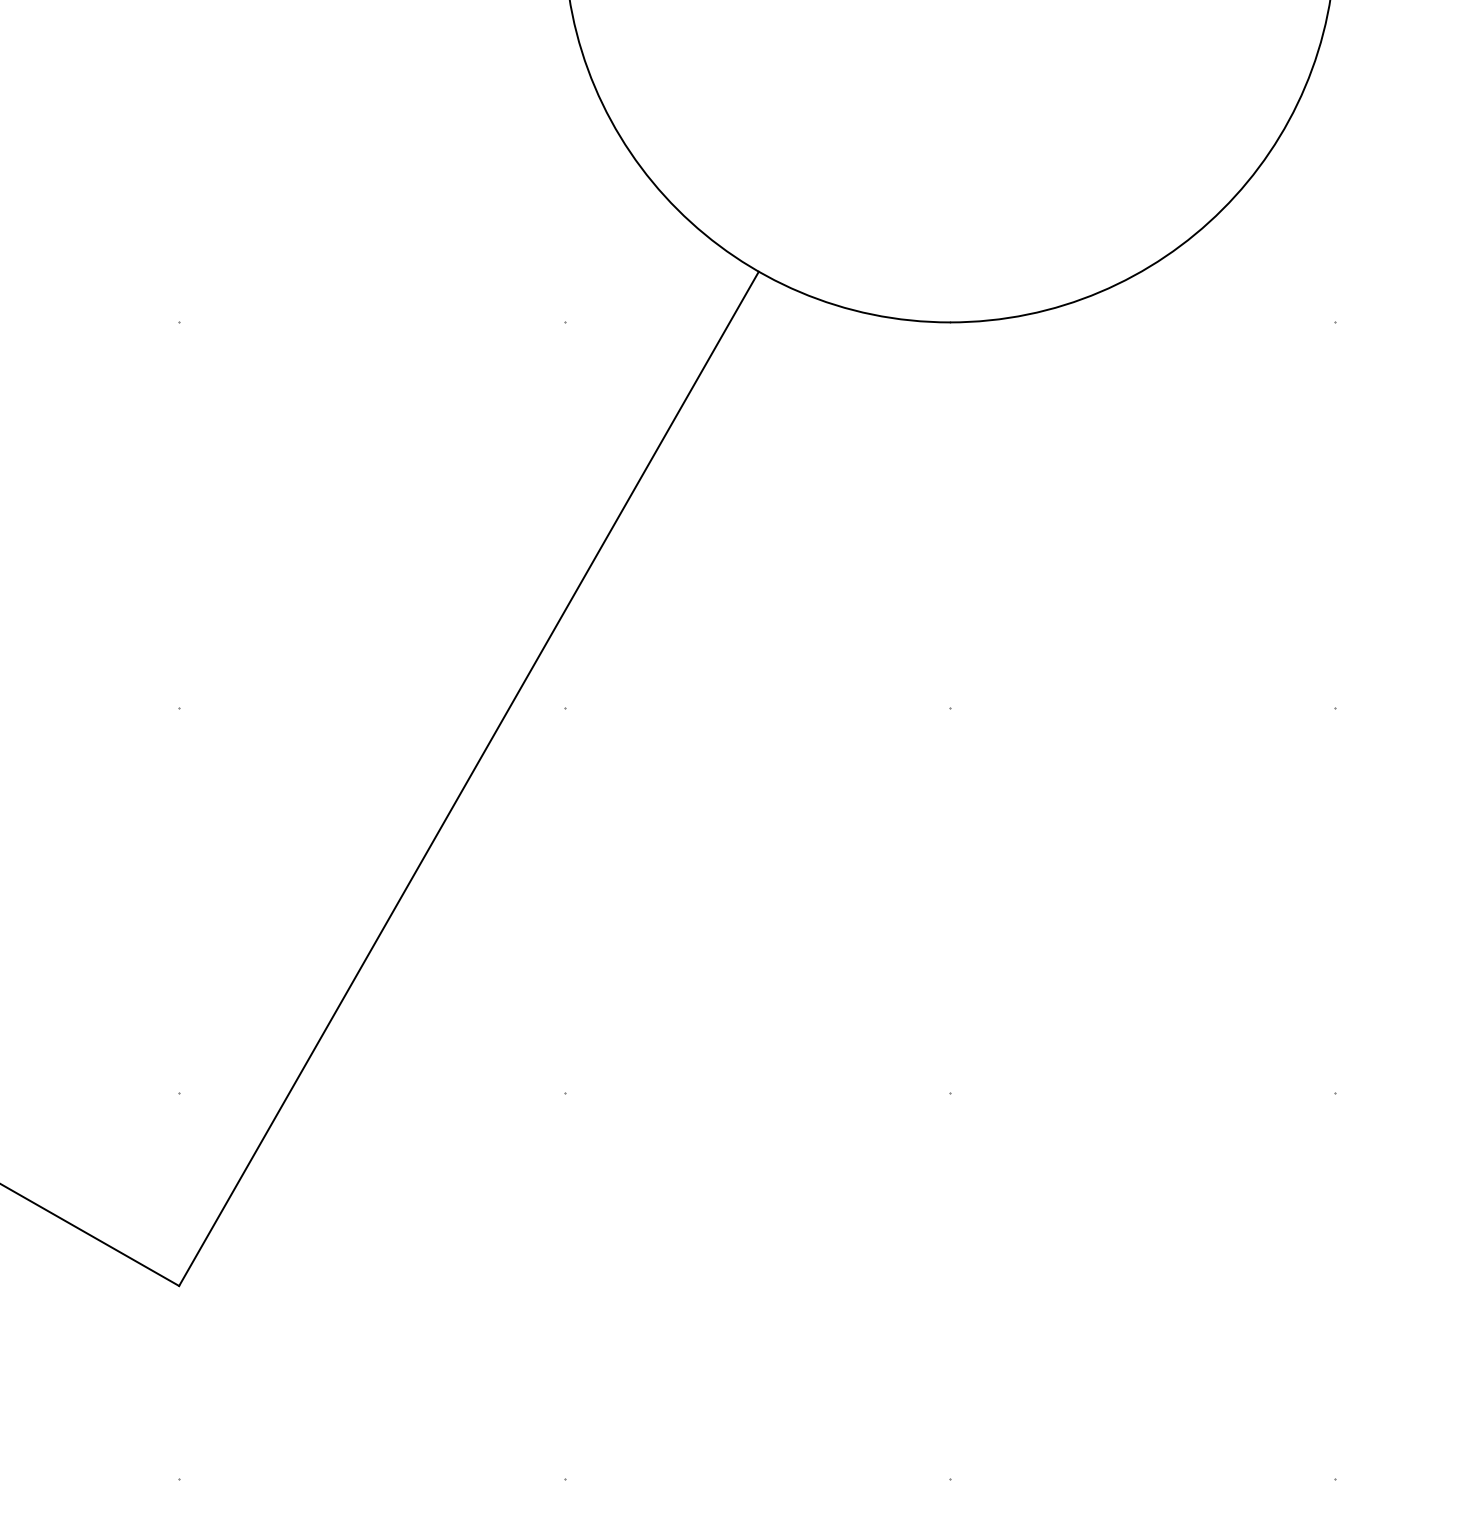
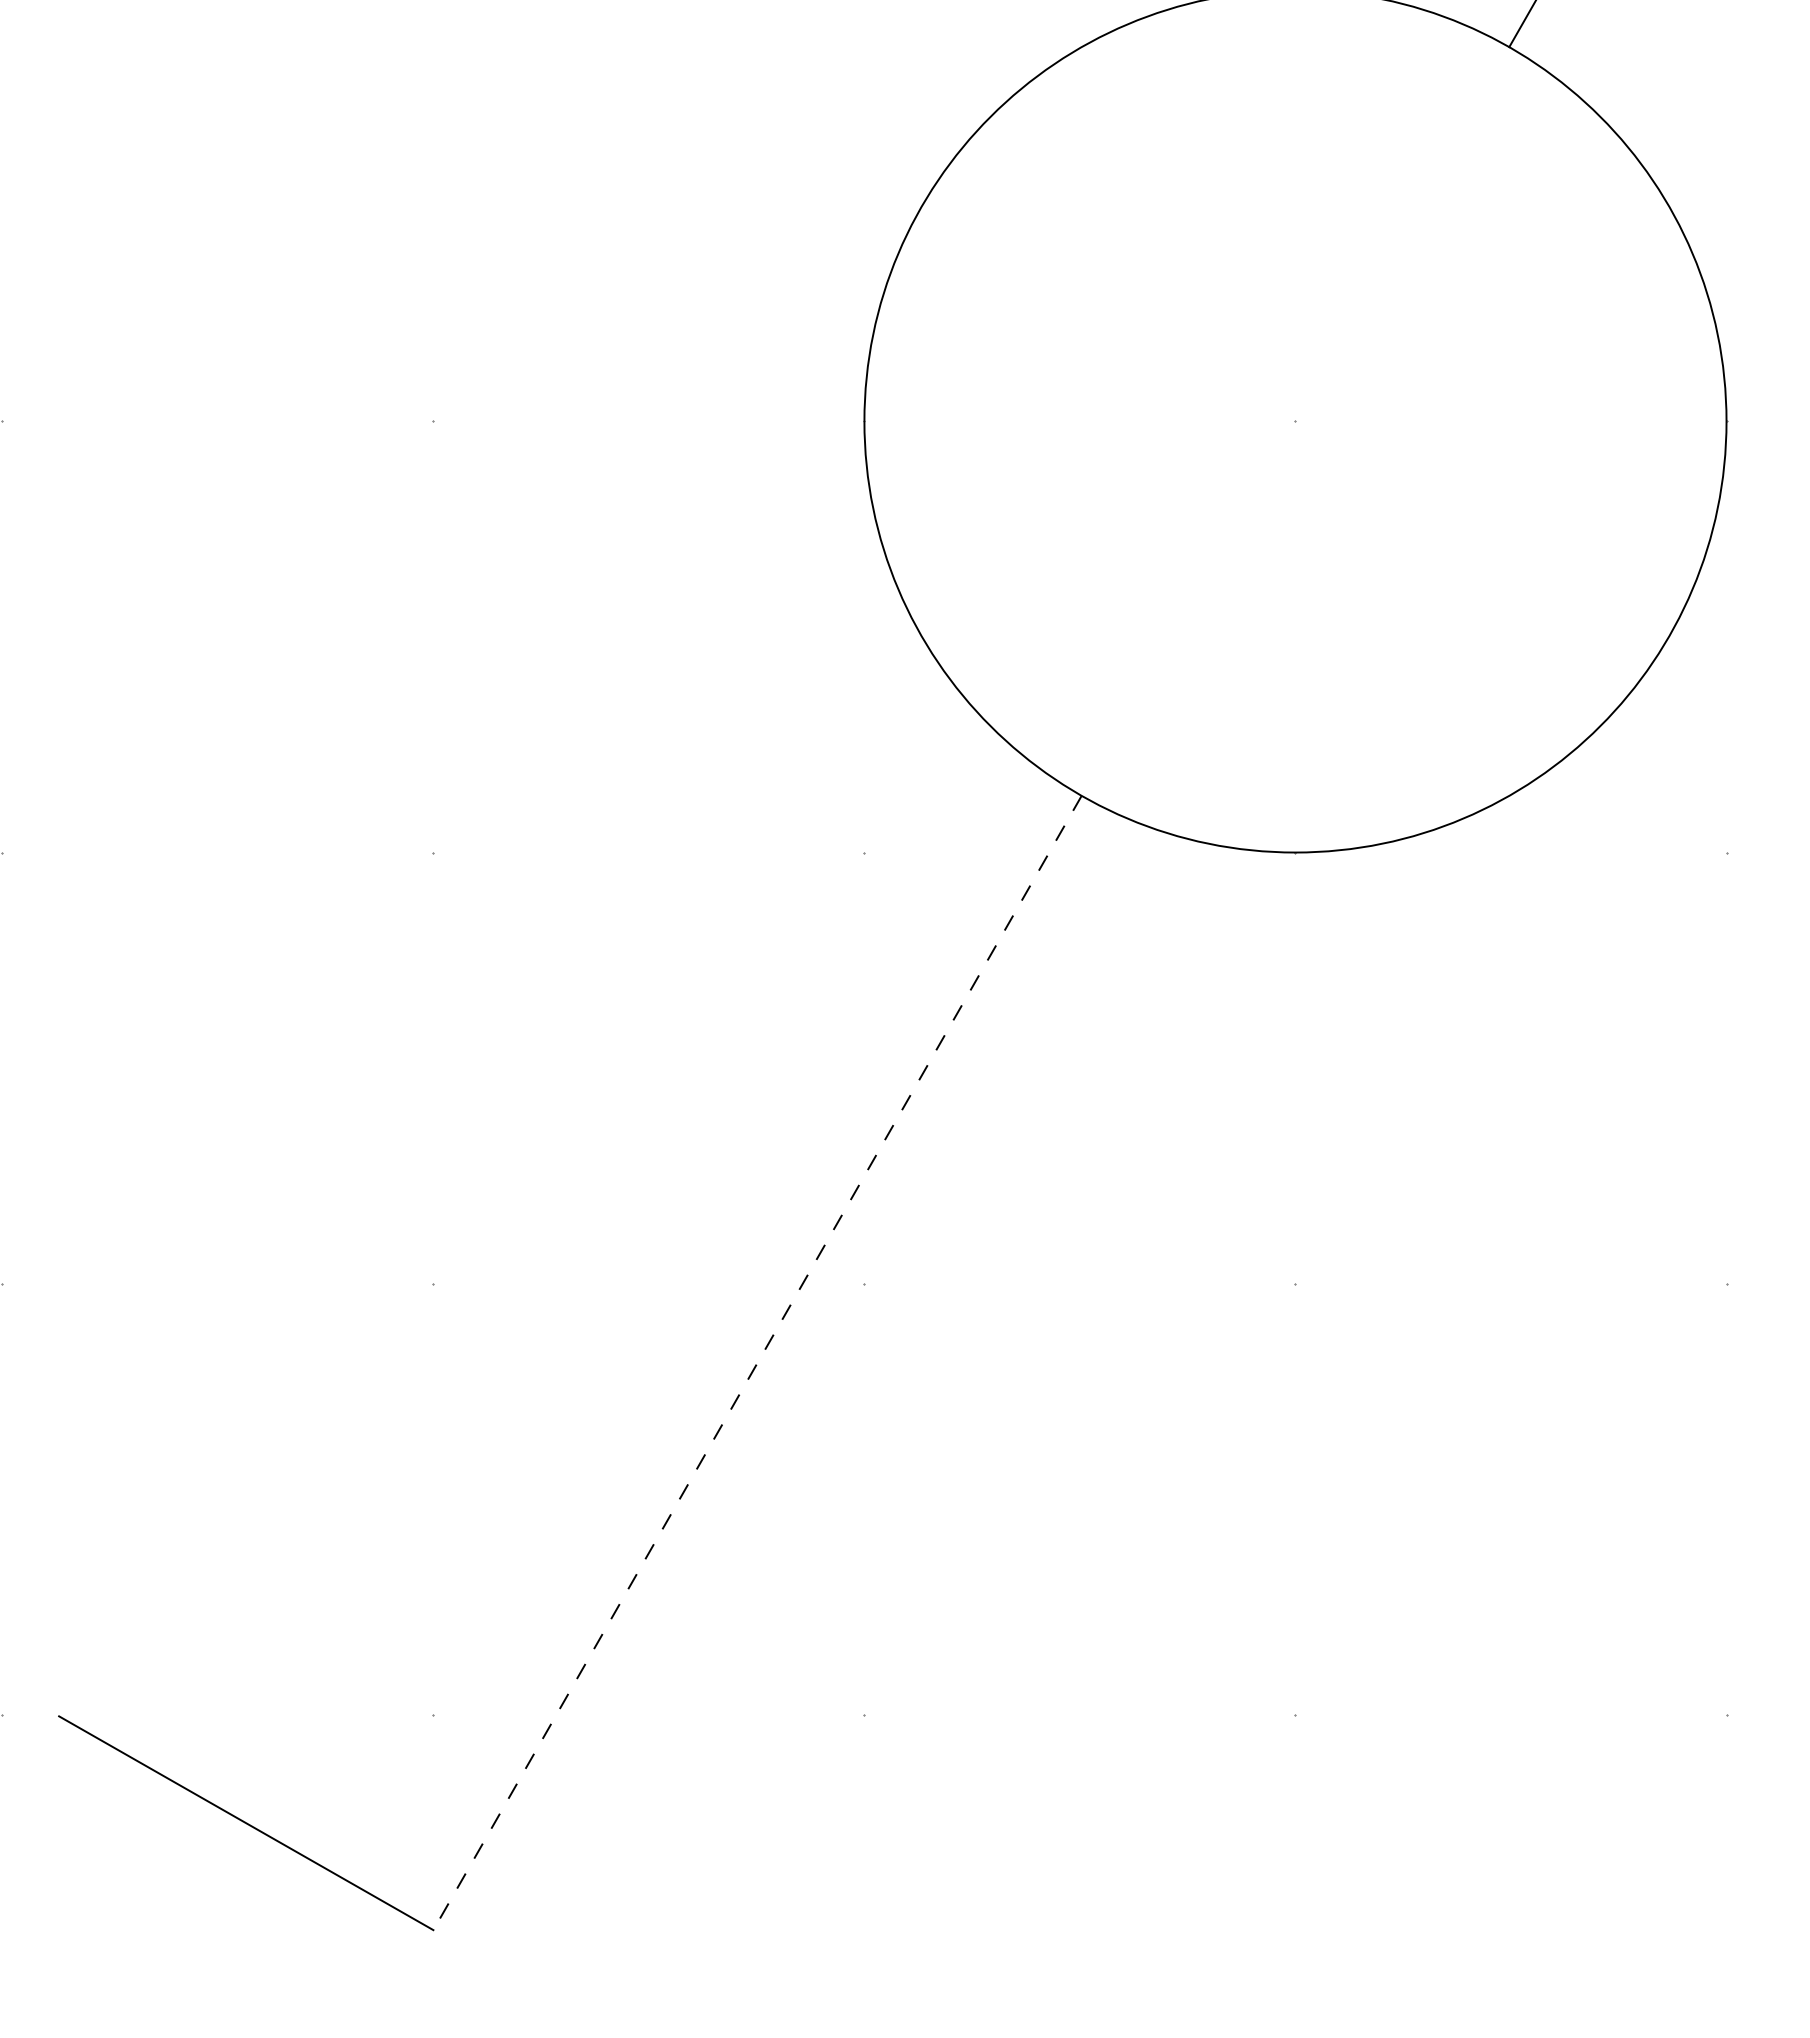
line: (468, 779) -> (757, 1363), solid -> dashed

